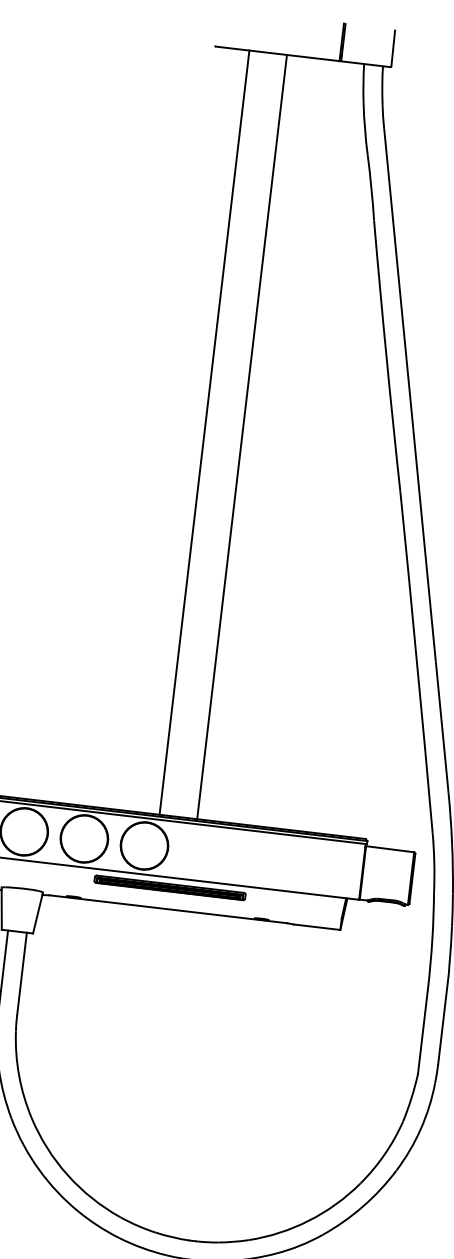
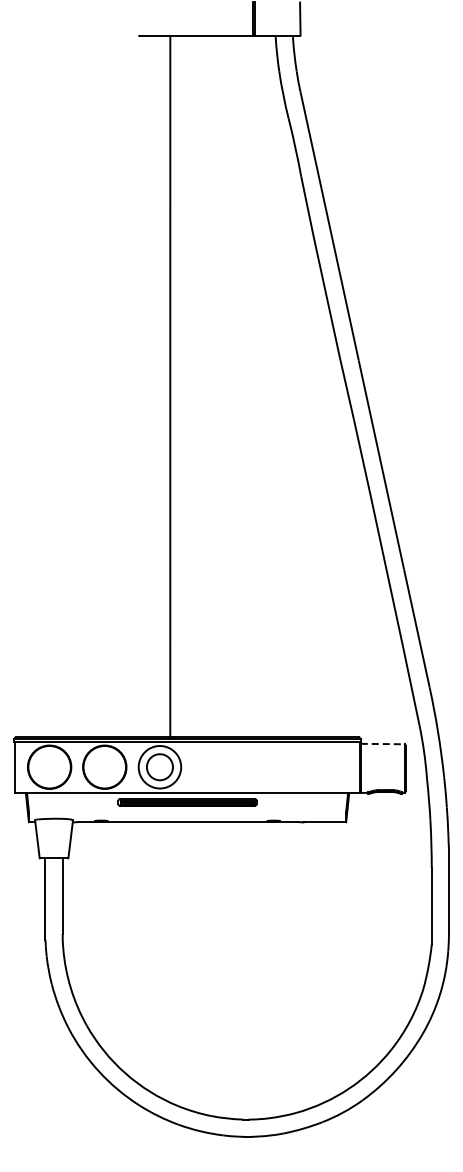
line: (241, 436) -> (204, 386), removed
circle: (144, 845) -> (159, 766), size x0.6
line: (389, 849) -> (382, 744), solid -> dashed

